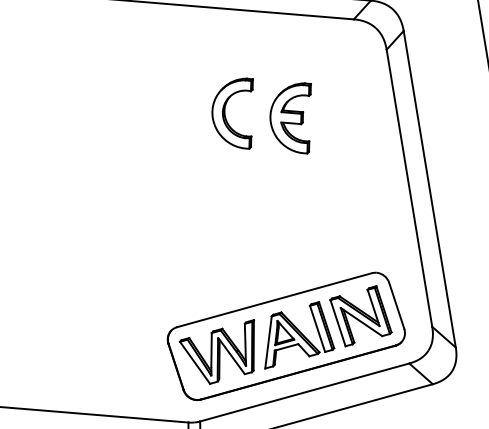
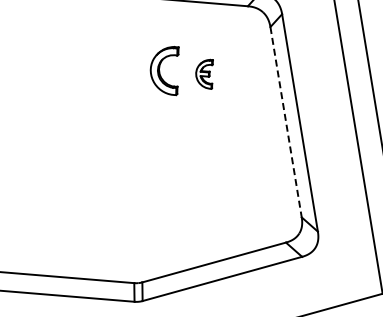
part: (290, 118) -> (204, 74), size x0.6
line: (410, 188) -> (286, 122), solid -> dashed
part: (286, 335) -> (201, 223), removed

